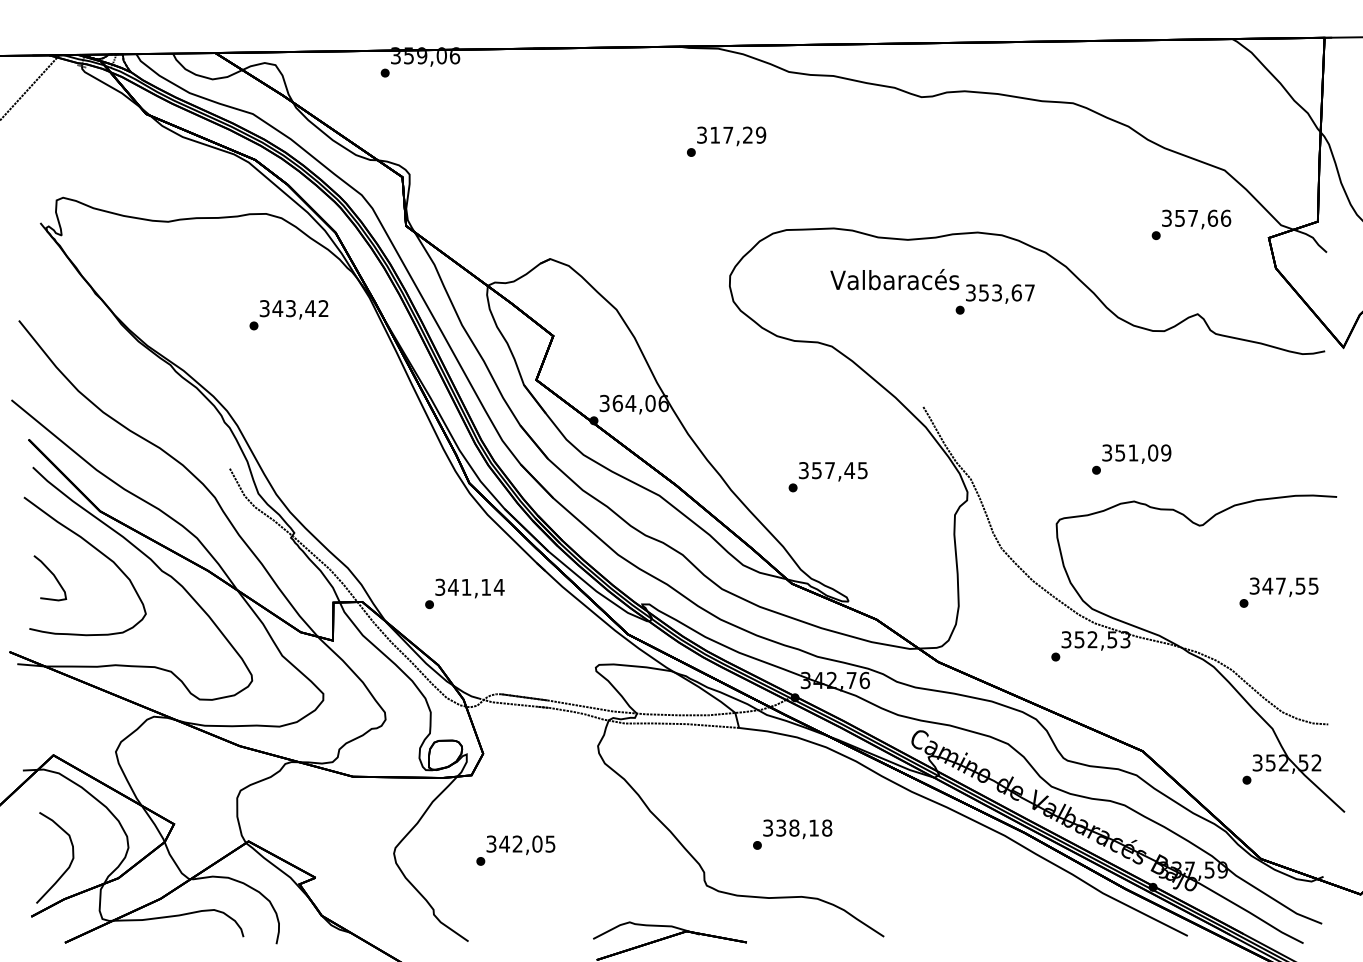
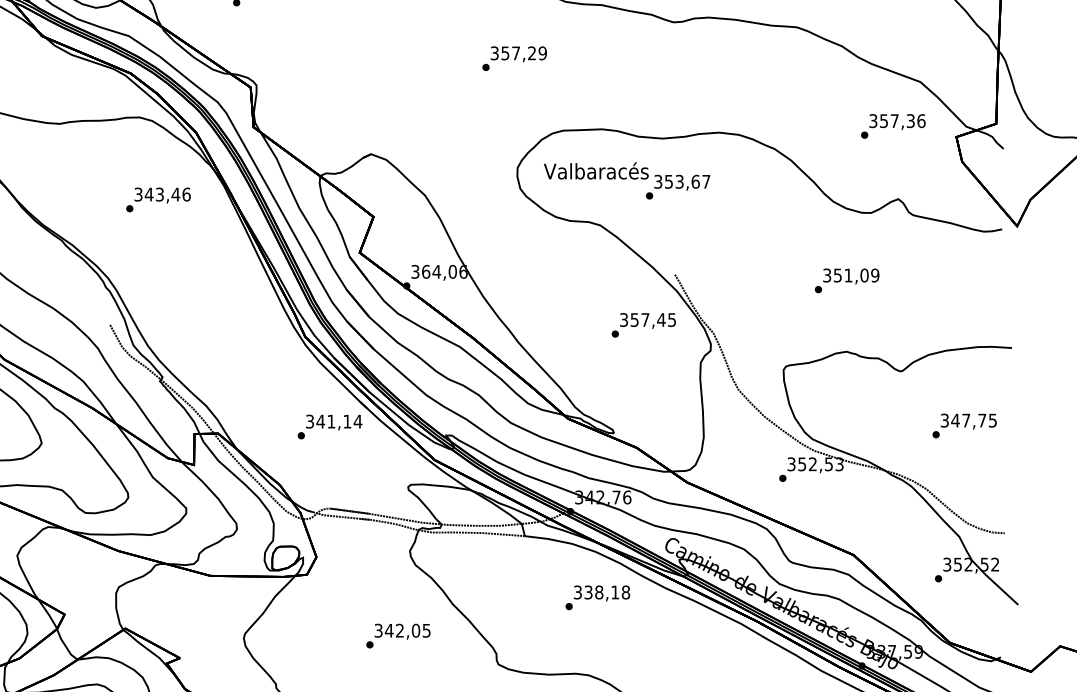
text: (714, 134) -> (504, 52), 317,29 -> 357,29
text: (1212, 217) -> (910, 120), 357,66 -> 357,36
text: (932, 291) -> (627, 180), moved
text: (323, 308) -> (186, 194), 343,42 -> 343,46
text: (1131, 459) -> (846, 280), moved
text: (827, 477) -> (643, 325), moved
text: (1300, 585) -> (982, 420), 347,55 -> 347,75
text: (464, 593) -> (329, 426), moved
text: (792, 834) -> (597, 597), moved
text: (515, 850) -> (398, 635), moved

